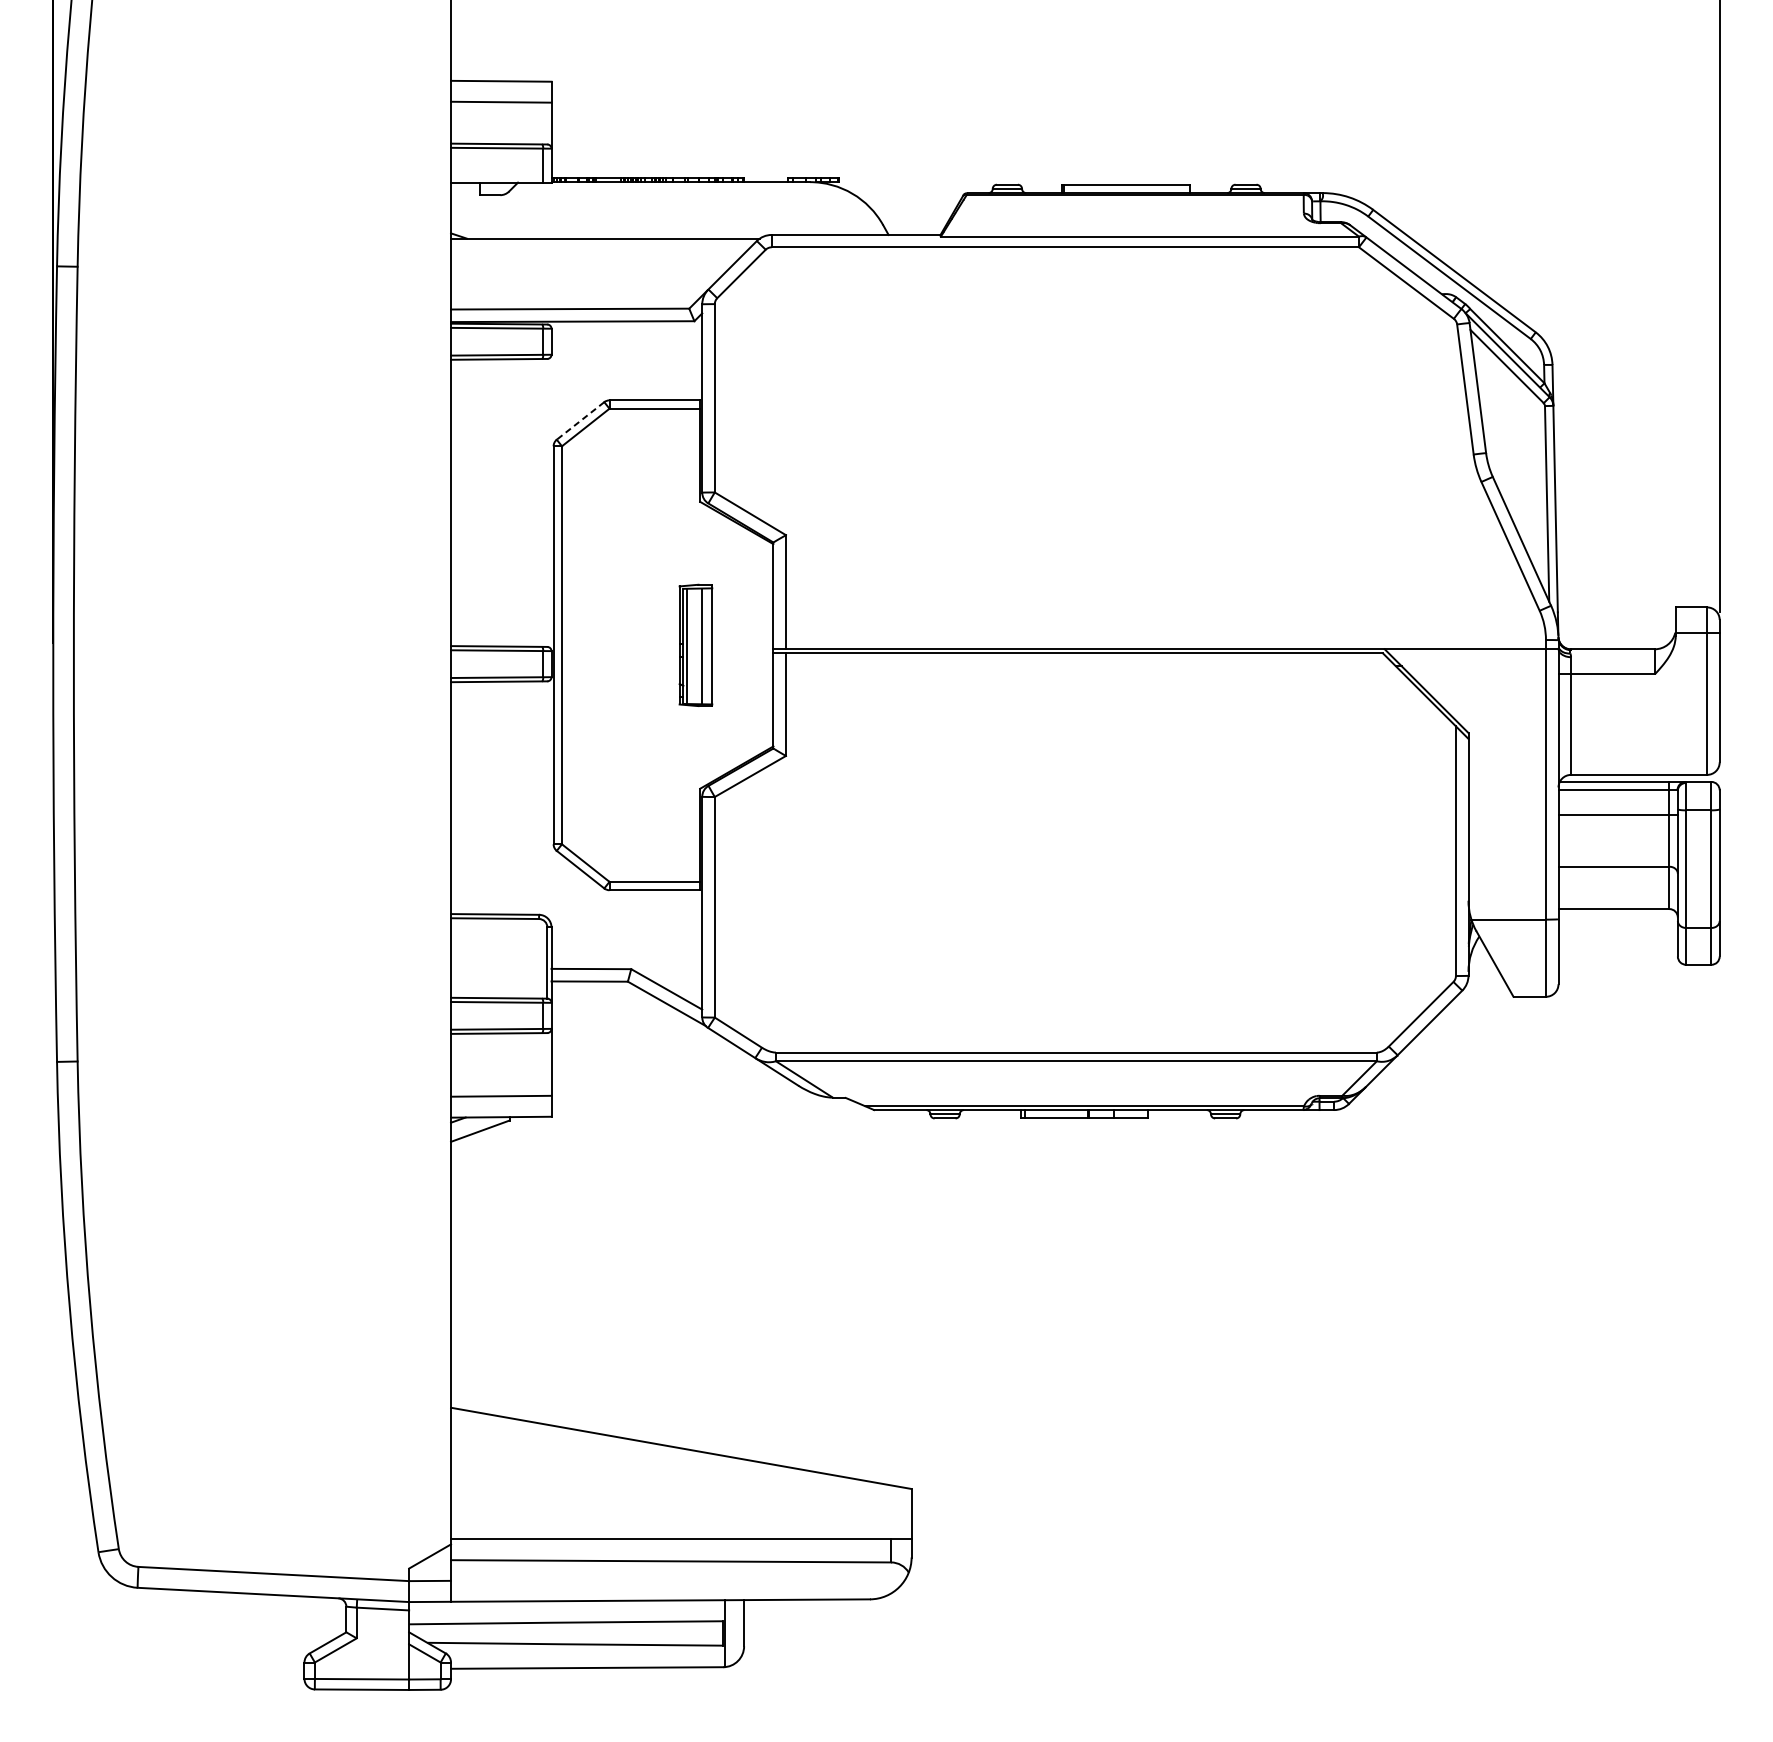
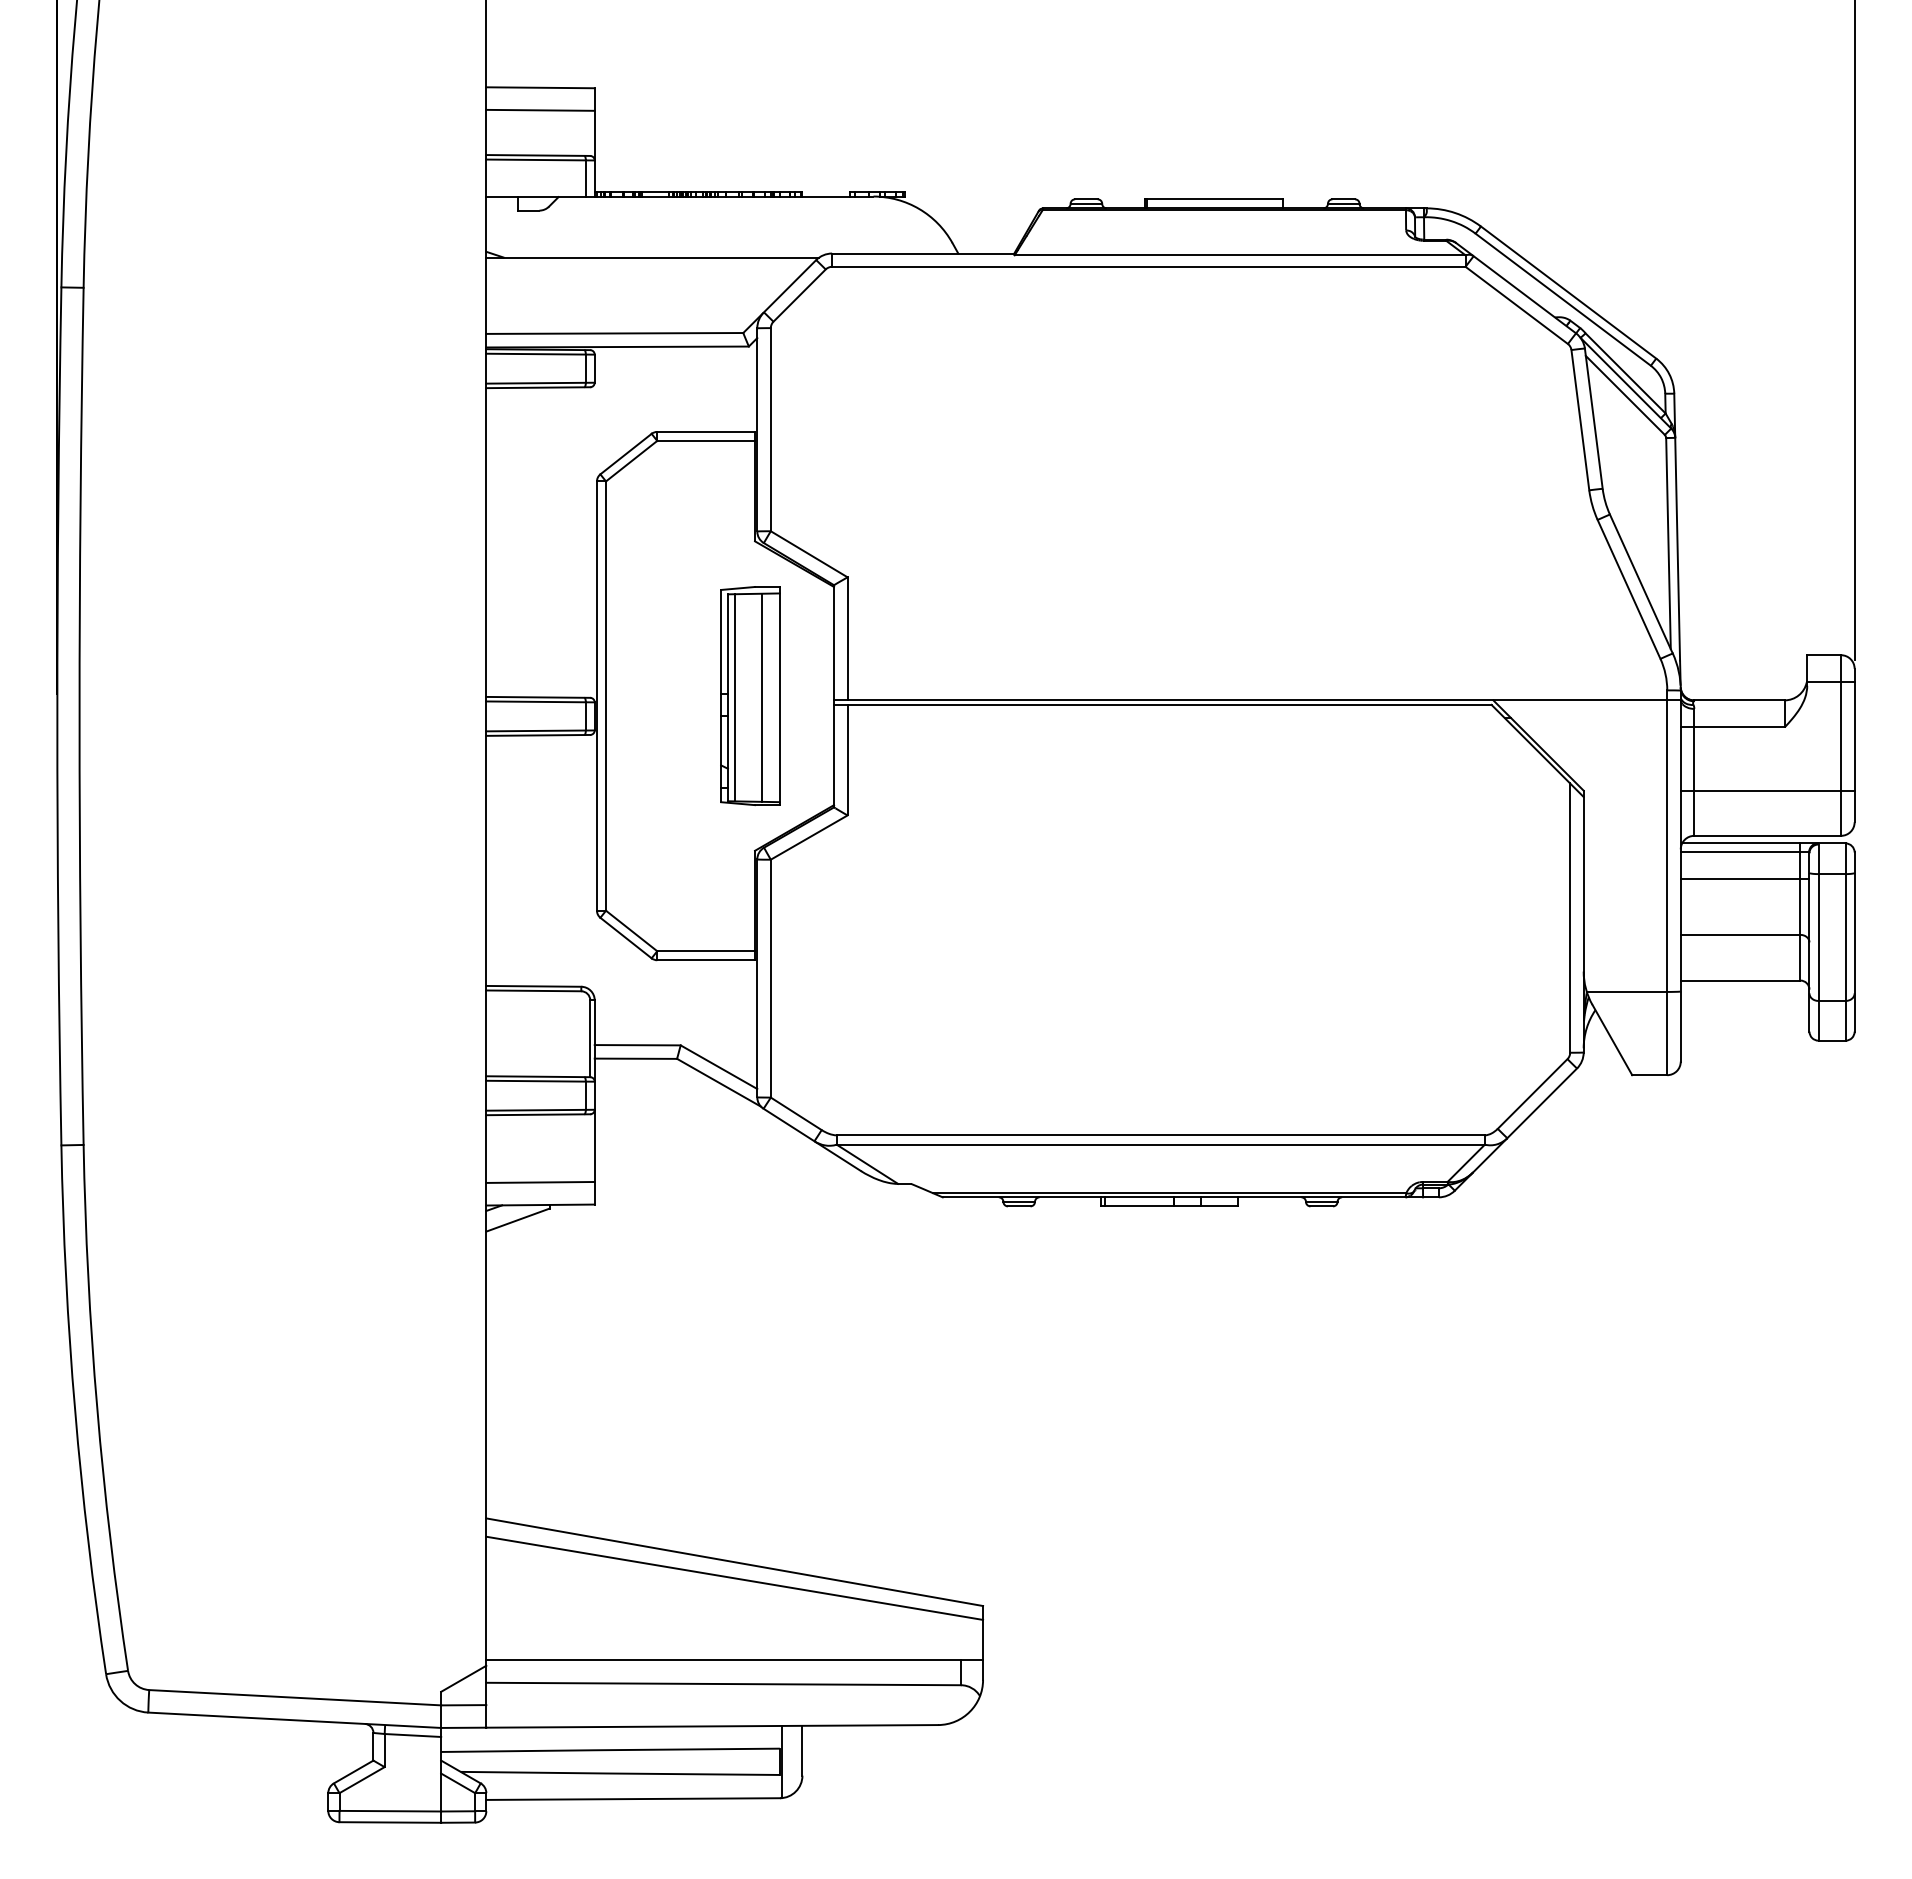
line: (580, 421) -> (626, 454), dashed -> solid
part: (695, 645) -> (750, 696), size x1.67
line: (1638, 732) -> (1767, 790), added
line: (681, 1462) -> (734, 1577), added

